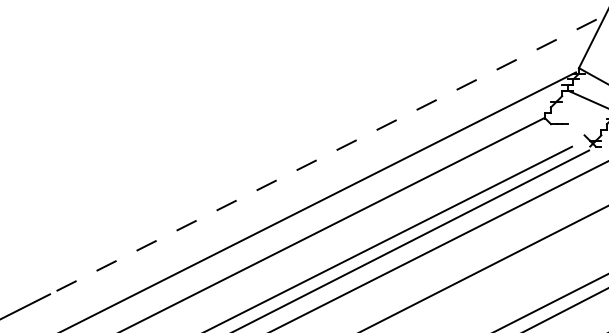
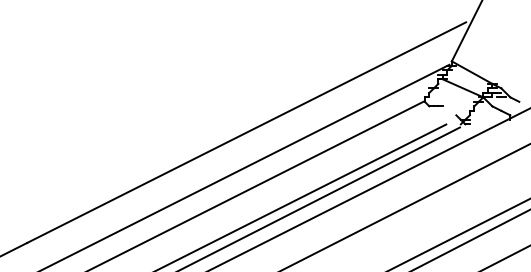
line: (323, 156) -> (246, 132), dashed -> solid

